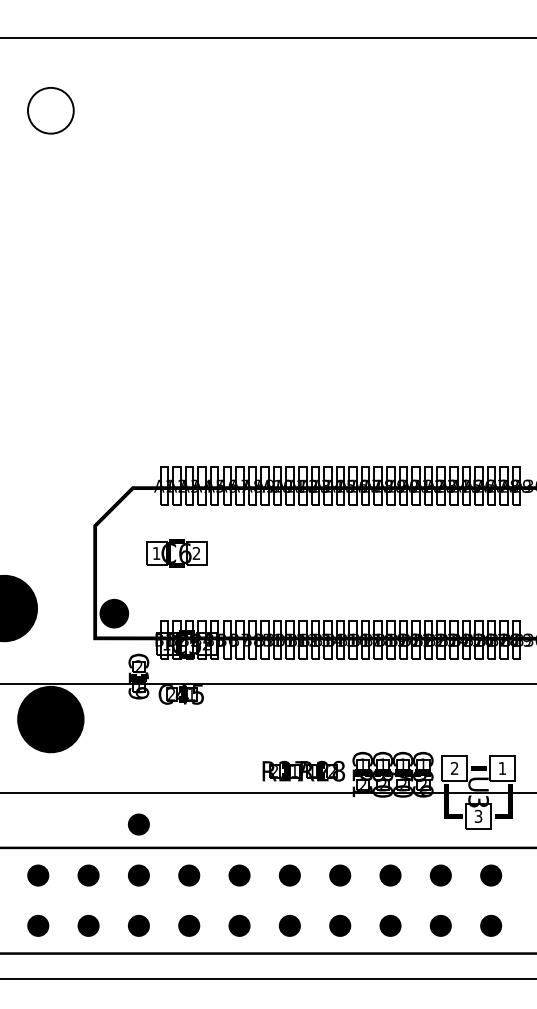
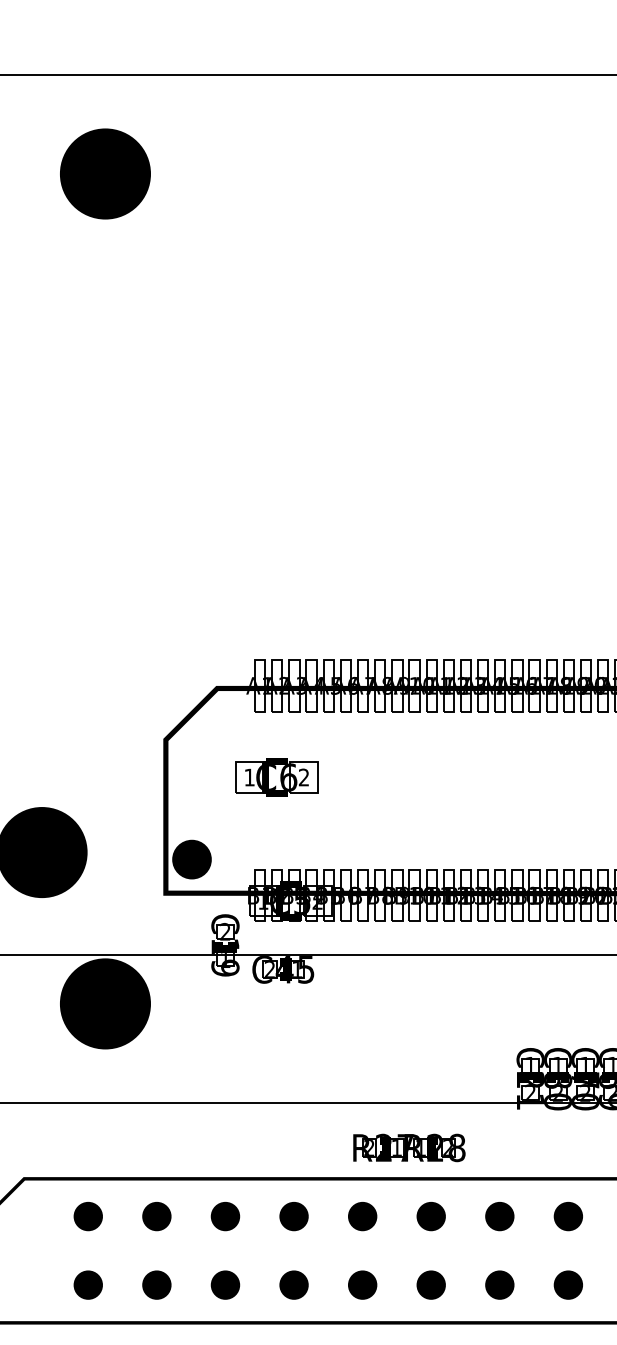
part: (50, 110) -> (104, 173), size x1.43
part: (303, 770) -> (408, 1146), moved
part: (138, 824) -> (224, 1146), removed

